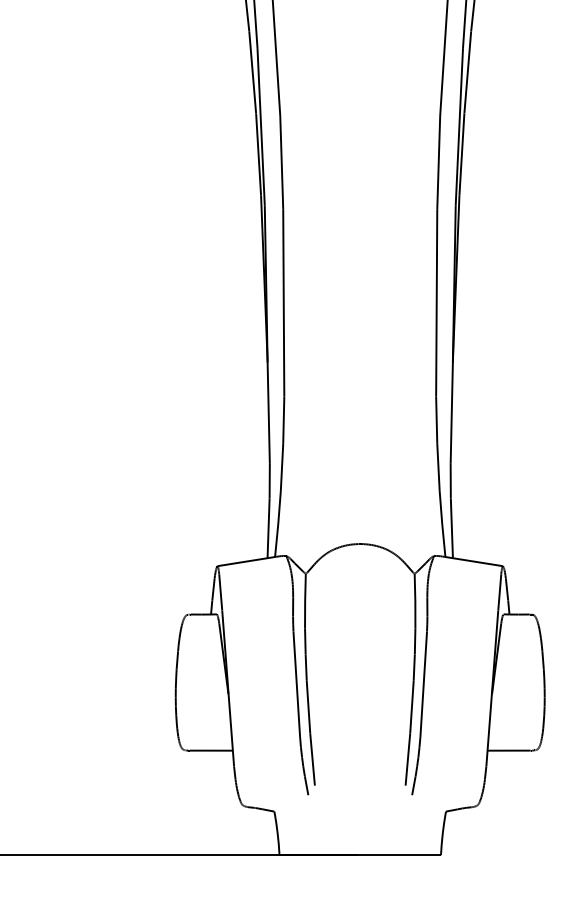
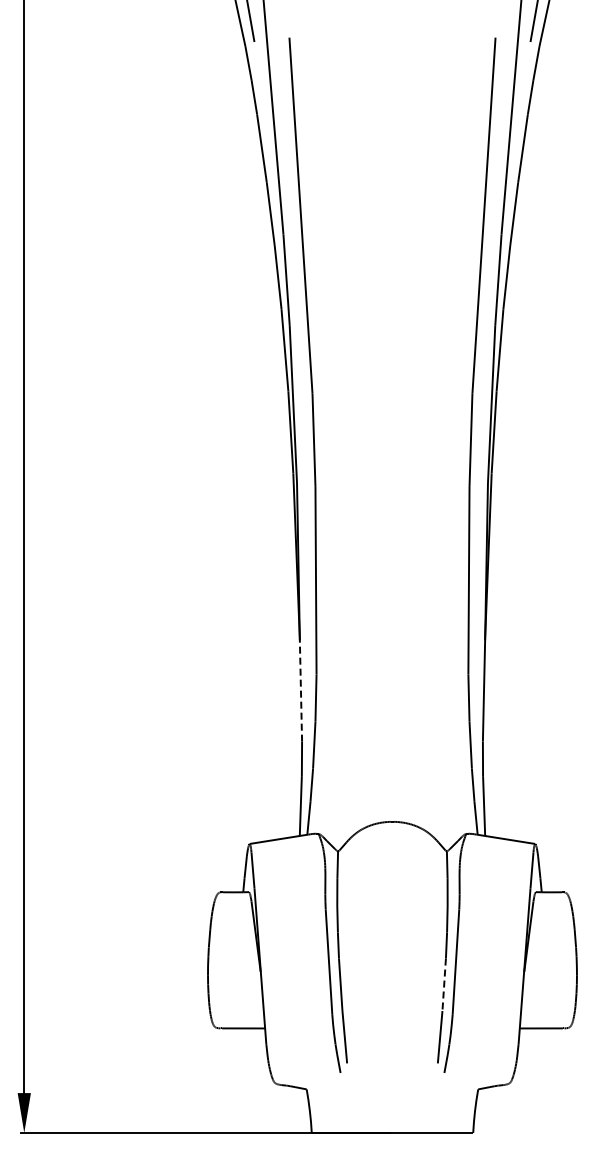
line: (268, 411) -> (300, 689), solid -> dashed
line: (412, 707) -> (444, 985), solid -> dashed

